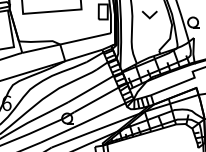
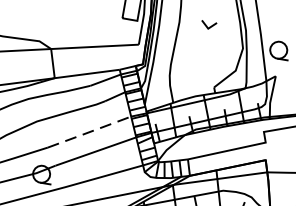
part: (149, 14) -> (208, 24), size x0.6
line: (90, 89) -> (88, 132), solid -> dashed

